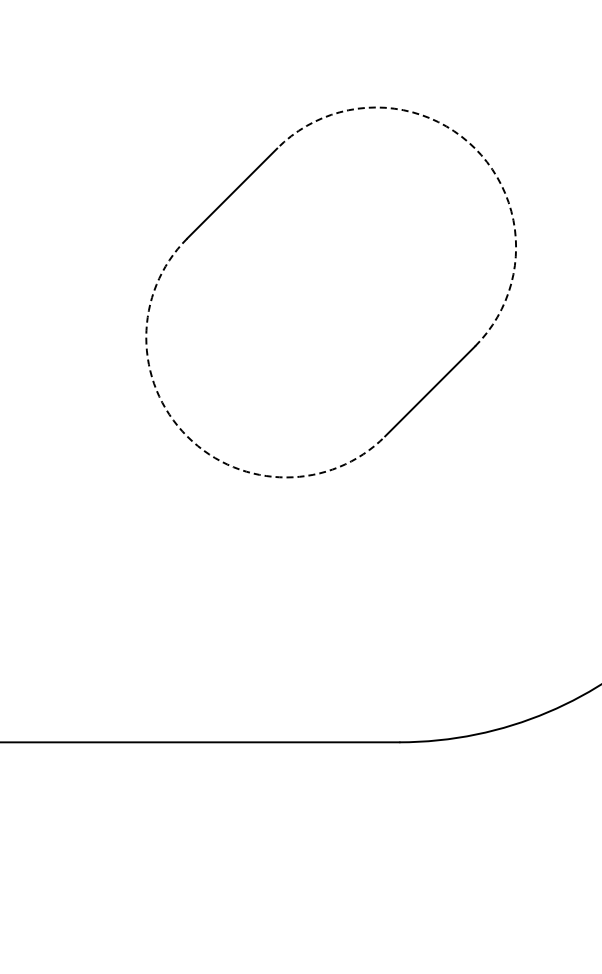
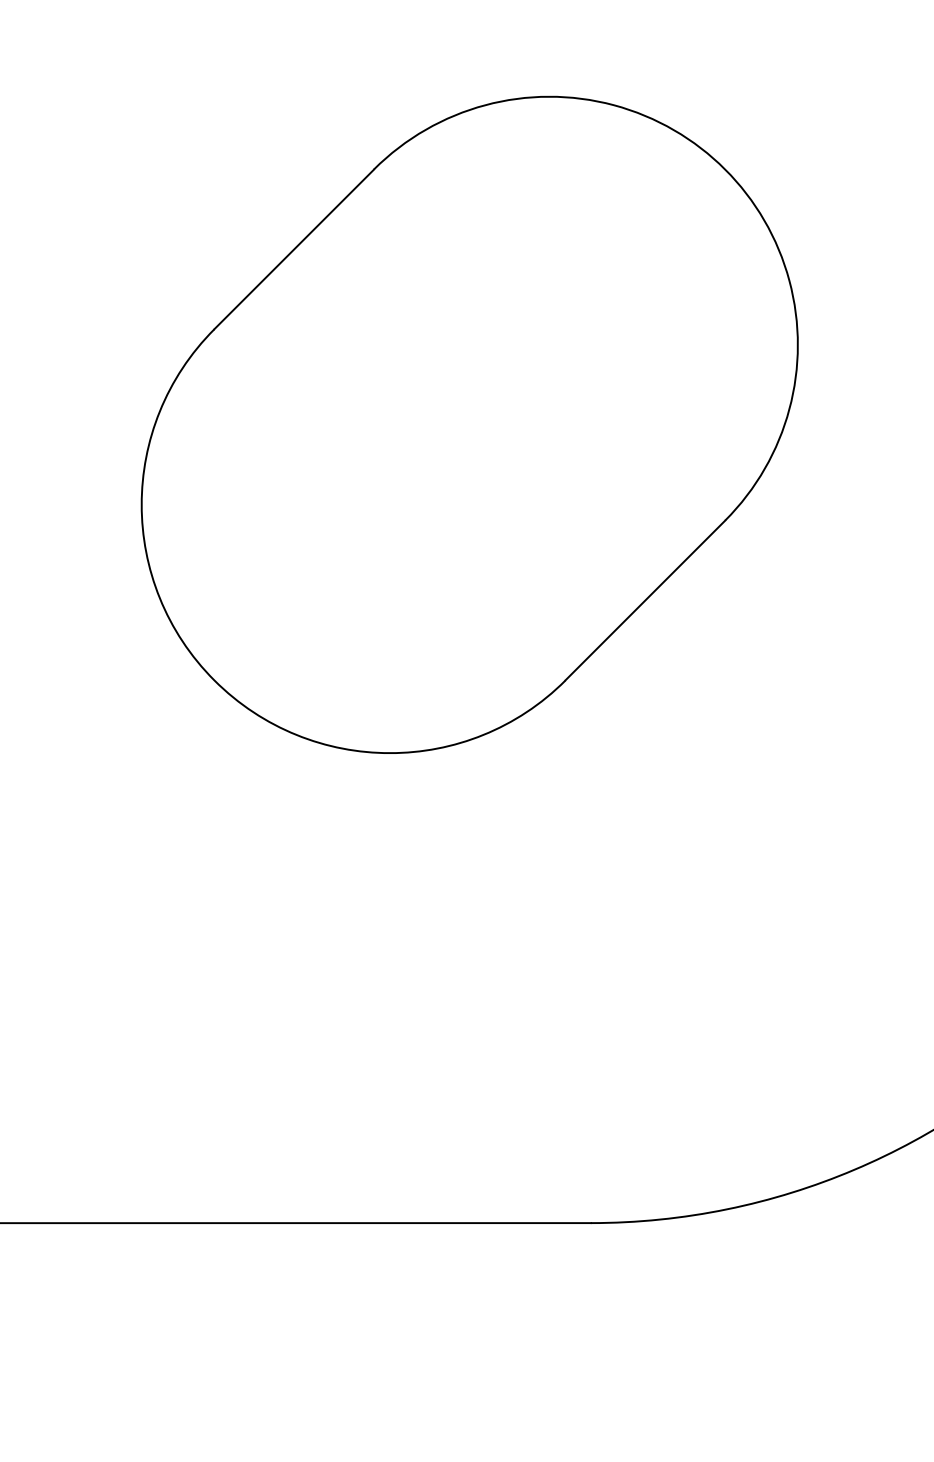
arc: (475, 148) -> (725, 169), dashed -> solid
arc: (187, 436) -> (214, 680), dashed -> solid

